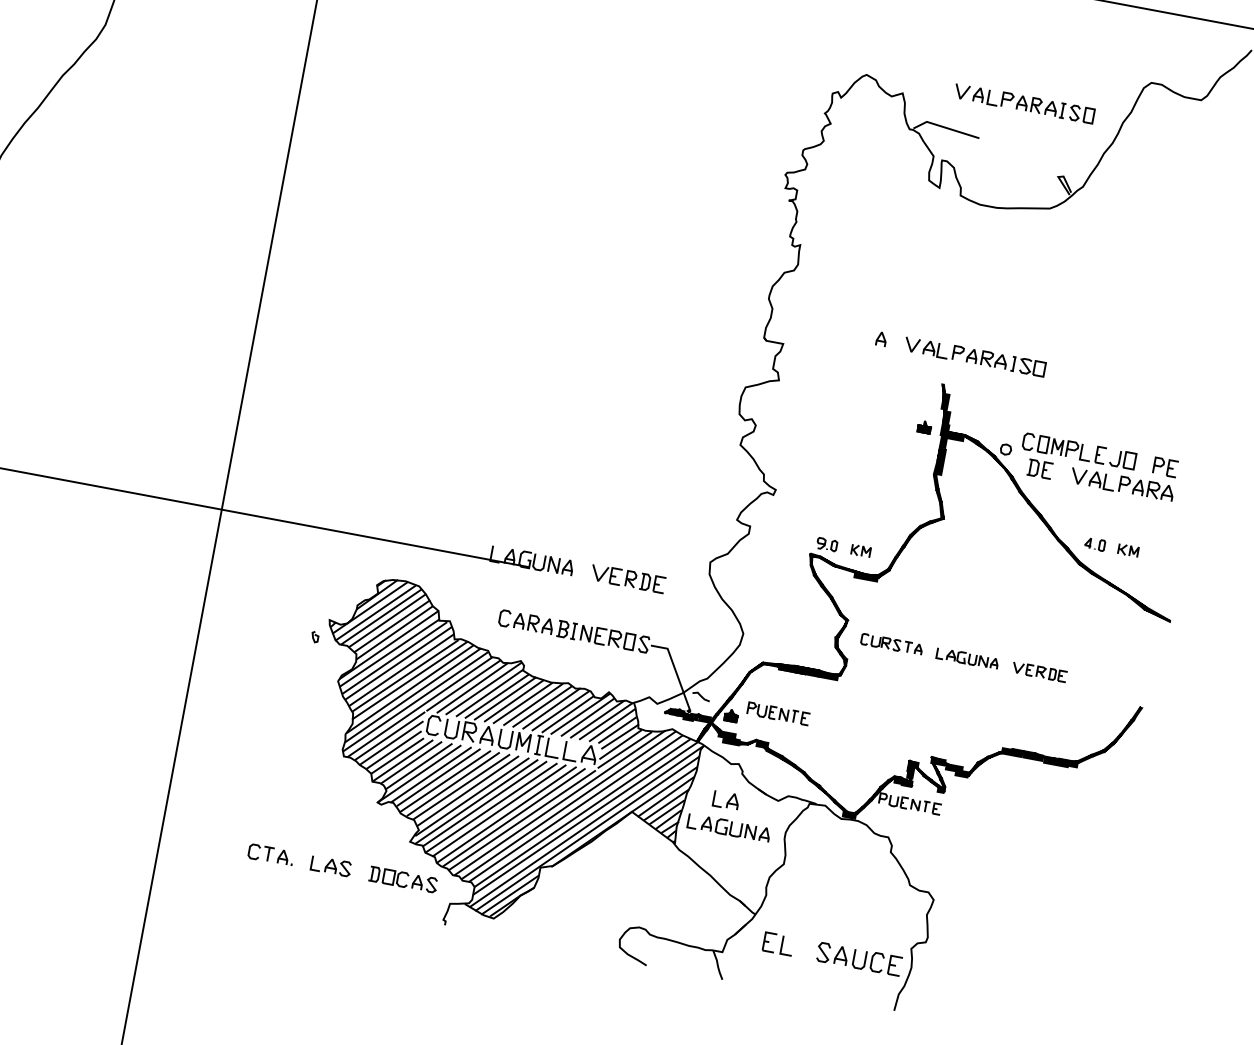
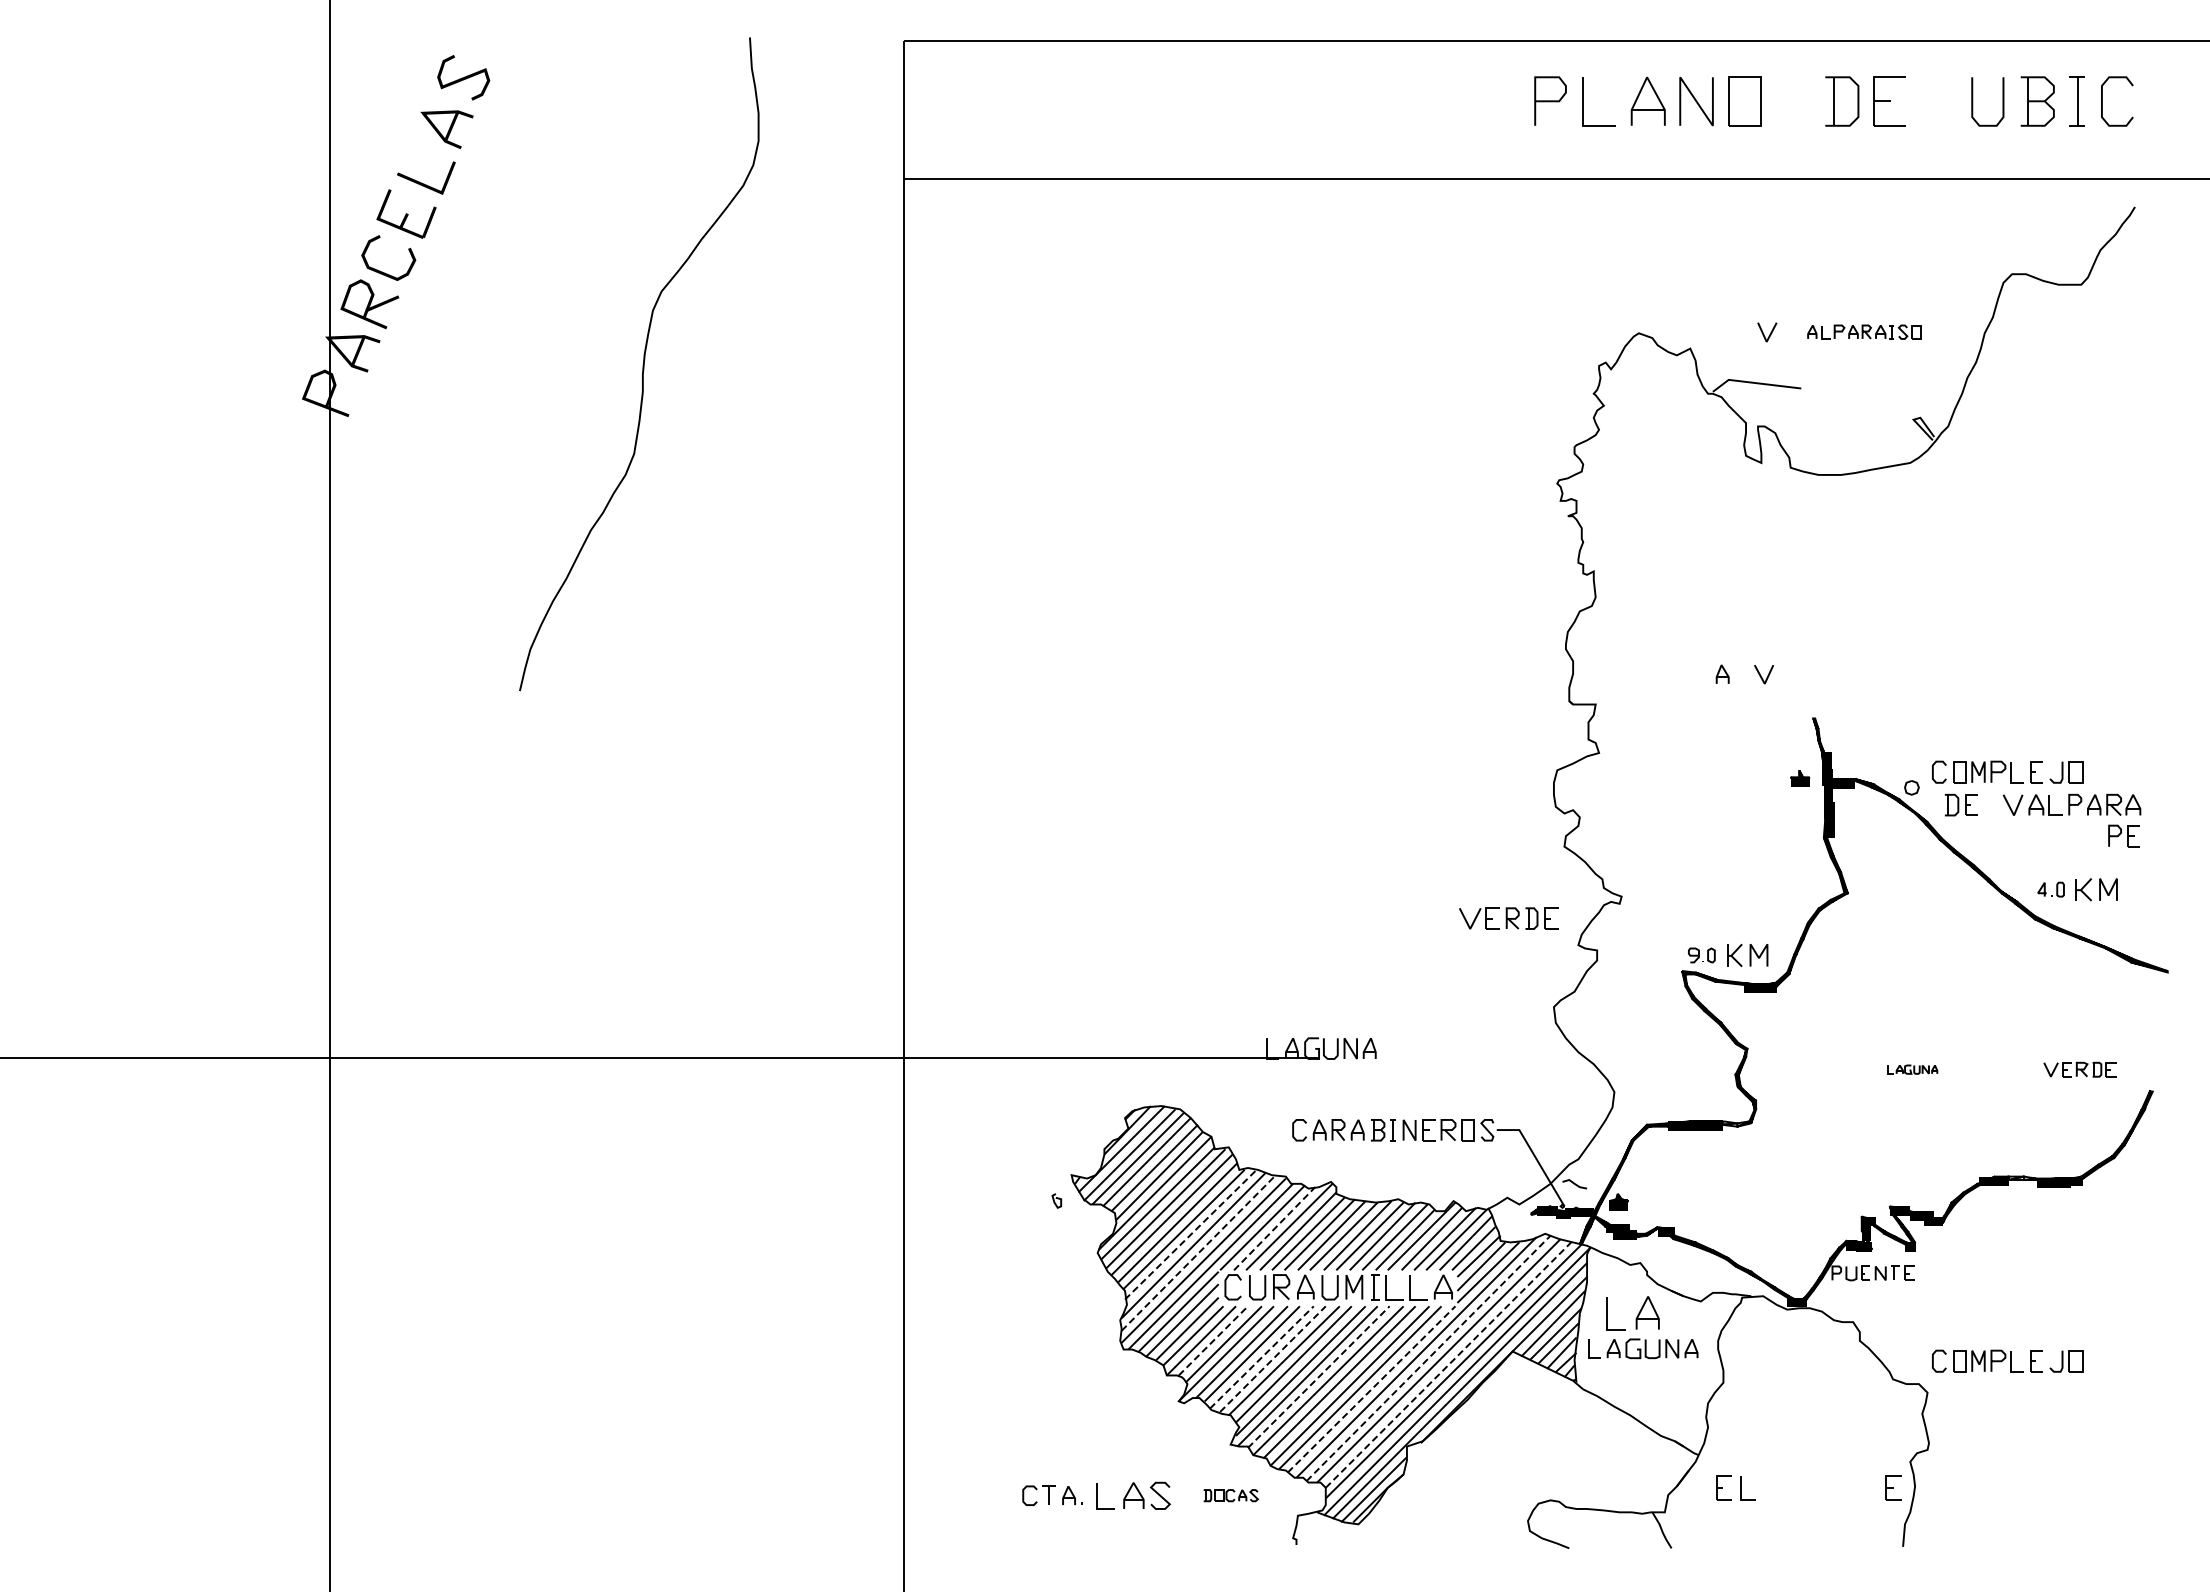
part: (1034, 104) -> (1864, 331), size x0.7
part: (984, 358) -> (1861, 674), removed
fill: (945, 401) -> (1821, 740), removed
part: (1165, 466) -> (2123, 835), moved
part: (1127, 550) -> (2095, 889), size x1.6
part: (860, 551) -> (1747, 955), size x1.6
part: (627, 578) -> (1508, 918), moved
part: (891, 644) -> (1810, 1069), removed
part: (967, 658) -> (1912, 1069), size x0.6
part: (1039, 671) -> (2079, 1069), moved
fill: (828, 676) -> (1735, 1126), removed
line: (410, 680) -> (1191, 1234), solid -> dashed
line: (472, 687) -> (1274, 1228), solid -> dashed
line: (412, 695) -> (1198, 1253), solid -> dashed
part: (778, 713) -> (1679, 1187), removed
fill: (1033, 756) -> (2022, 1181), removed
line: (411, 762) -> (1213, 1340), solid -> dashed
line: (445, 781) -> (1261, 1357), solid -> dashed
line: (452, 784) -> (1272, 1359), solid -> dashed
part: (726, 800) -> (1632, 1313), size x1.6
line: (485, 803) -> (1319, 1376), solid -> dashed
line: (568, 805) -> (1428, 1358), solid -> dashed
line: (582, 813) -> (1448, 1365), solid -> dashed
line: (522, 820) -> (1372, 1389), solid -> dashed
part: (331, 866) -> (1133, 1495), size x1.4
part: (402, 879) -> (1230, 1495), size x0.6
part: (997, 887) -> (2007, 1360), added
part: (850, 957) -> (1832, 1488), removed

